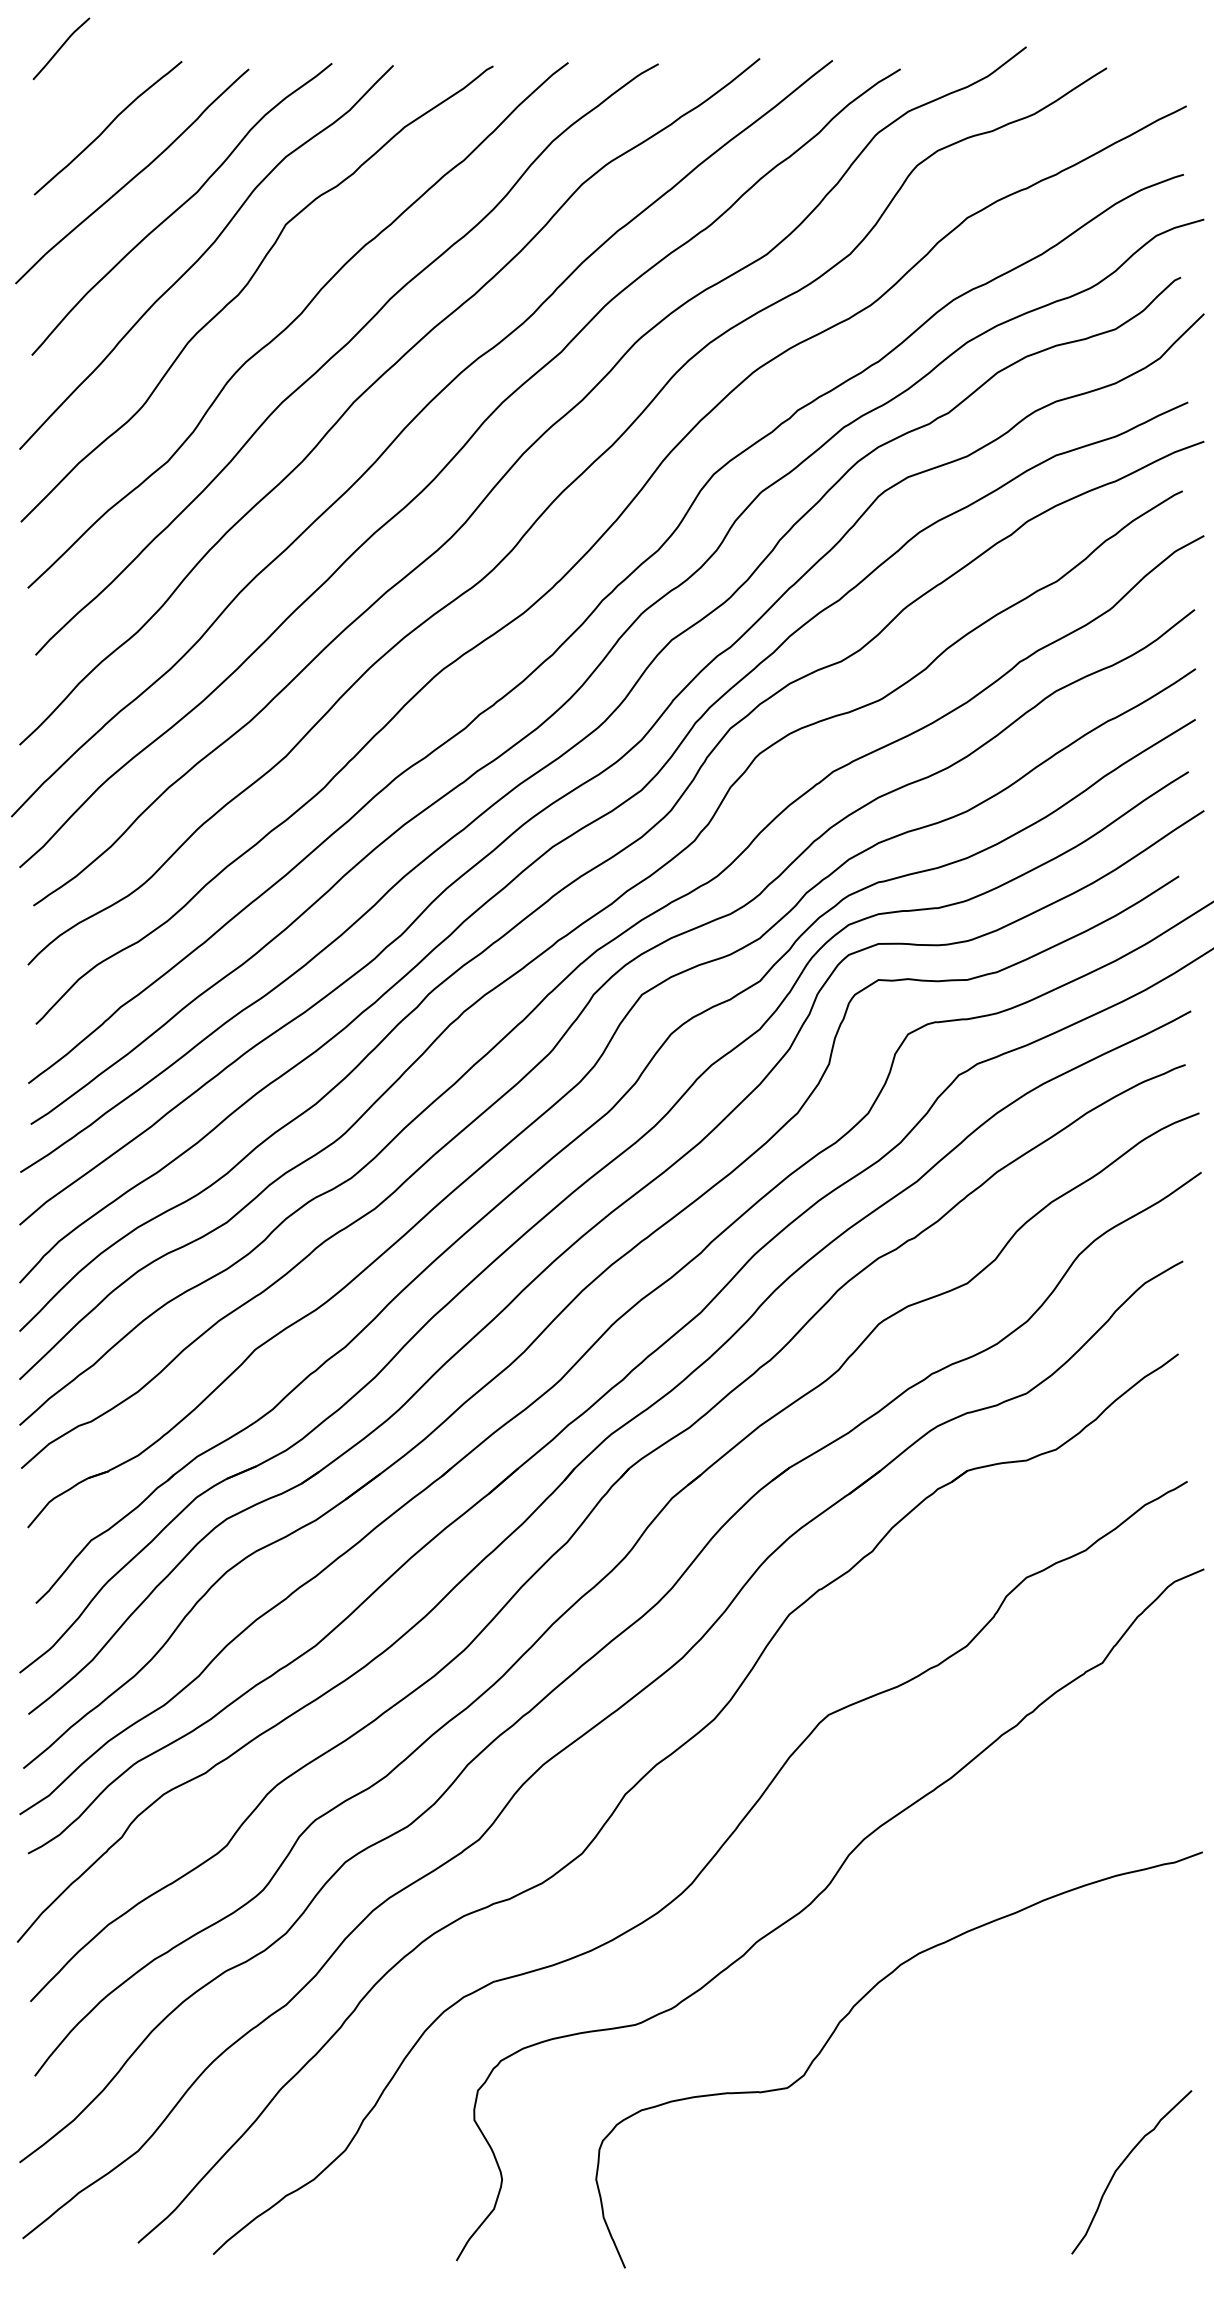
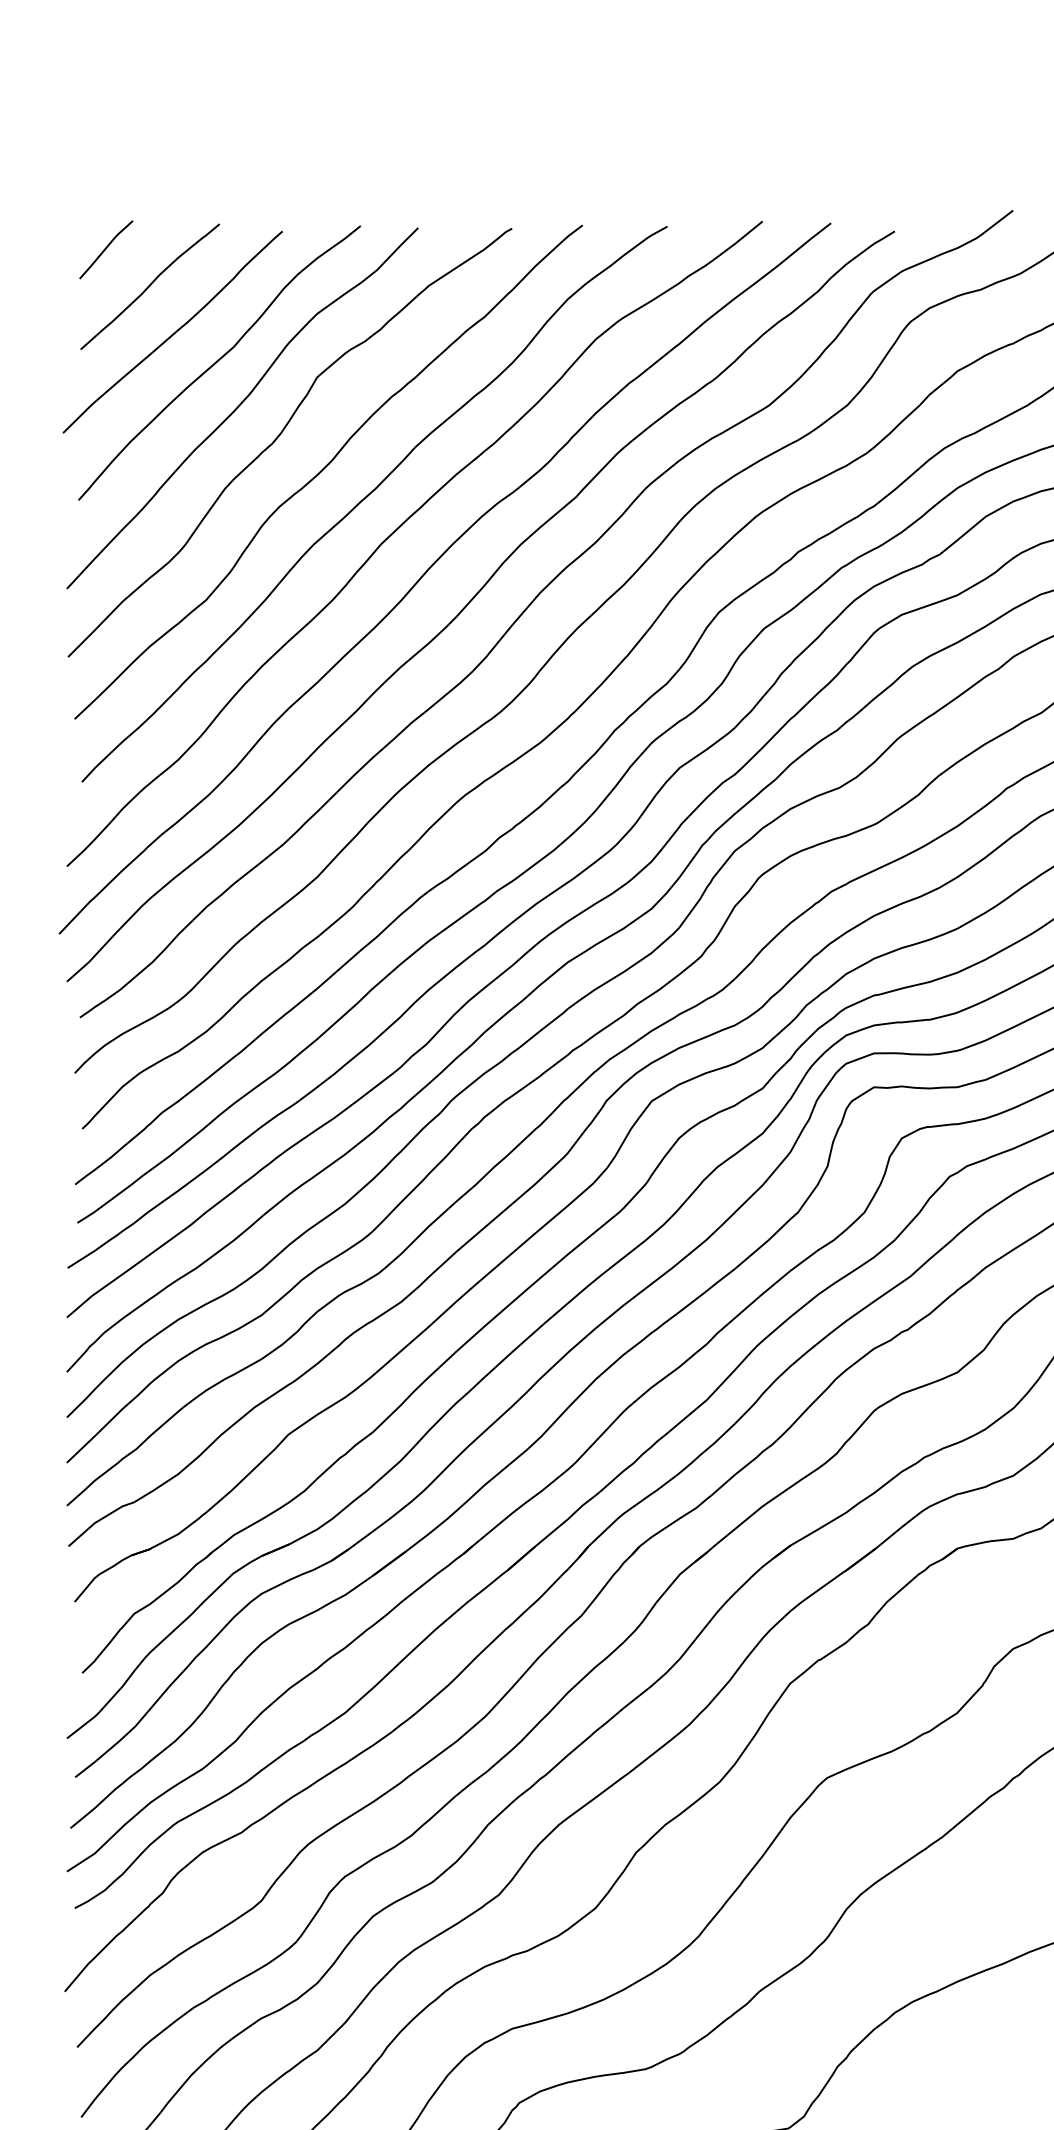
line: (61, 48) -> (106, 249), moved

